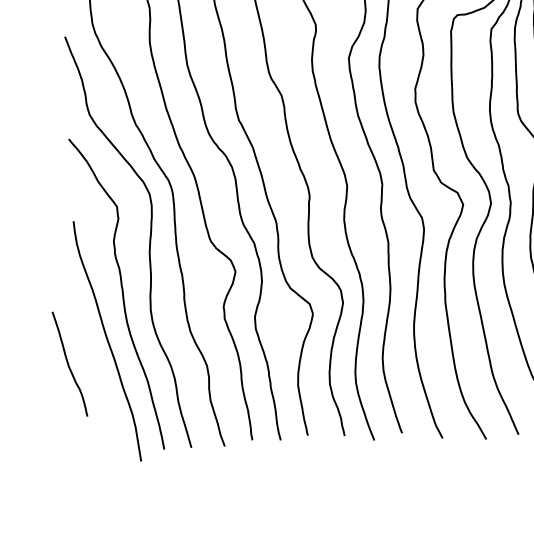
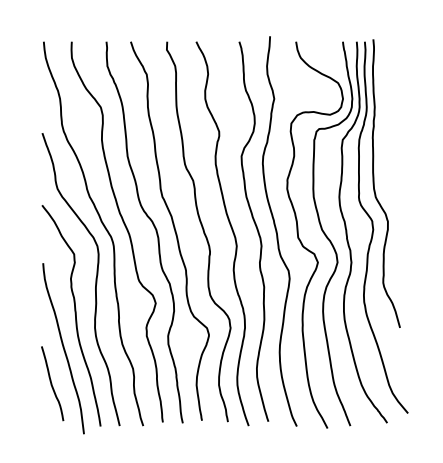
curve: (69, 363) -> (52, 383), moved

